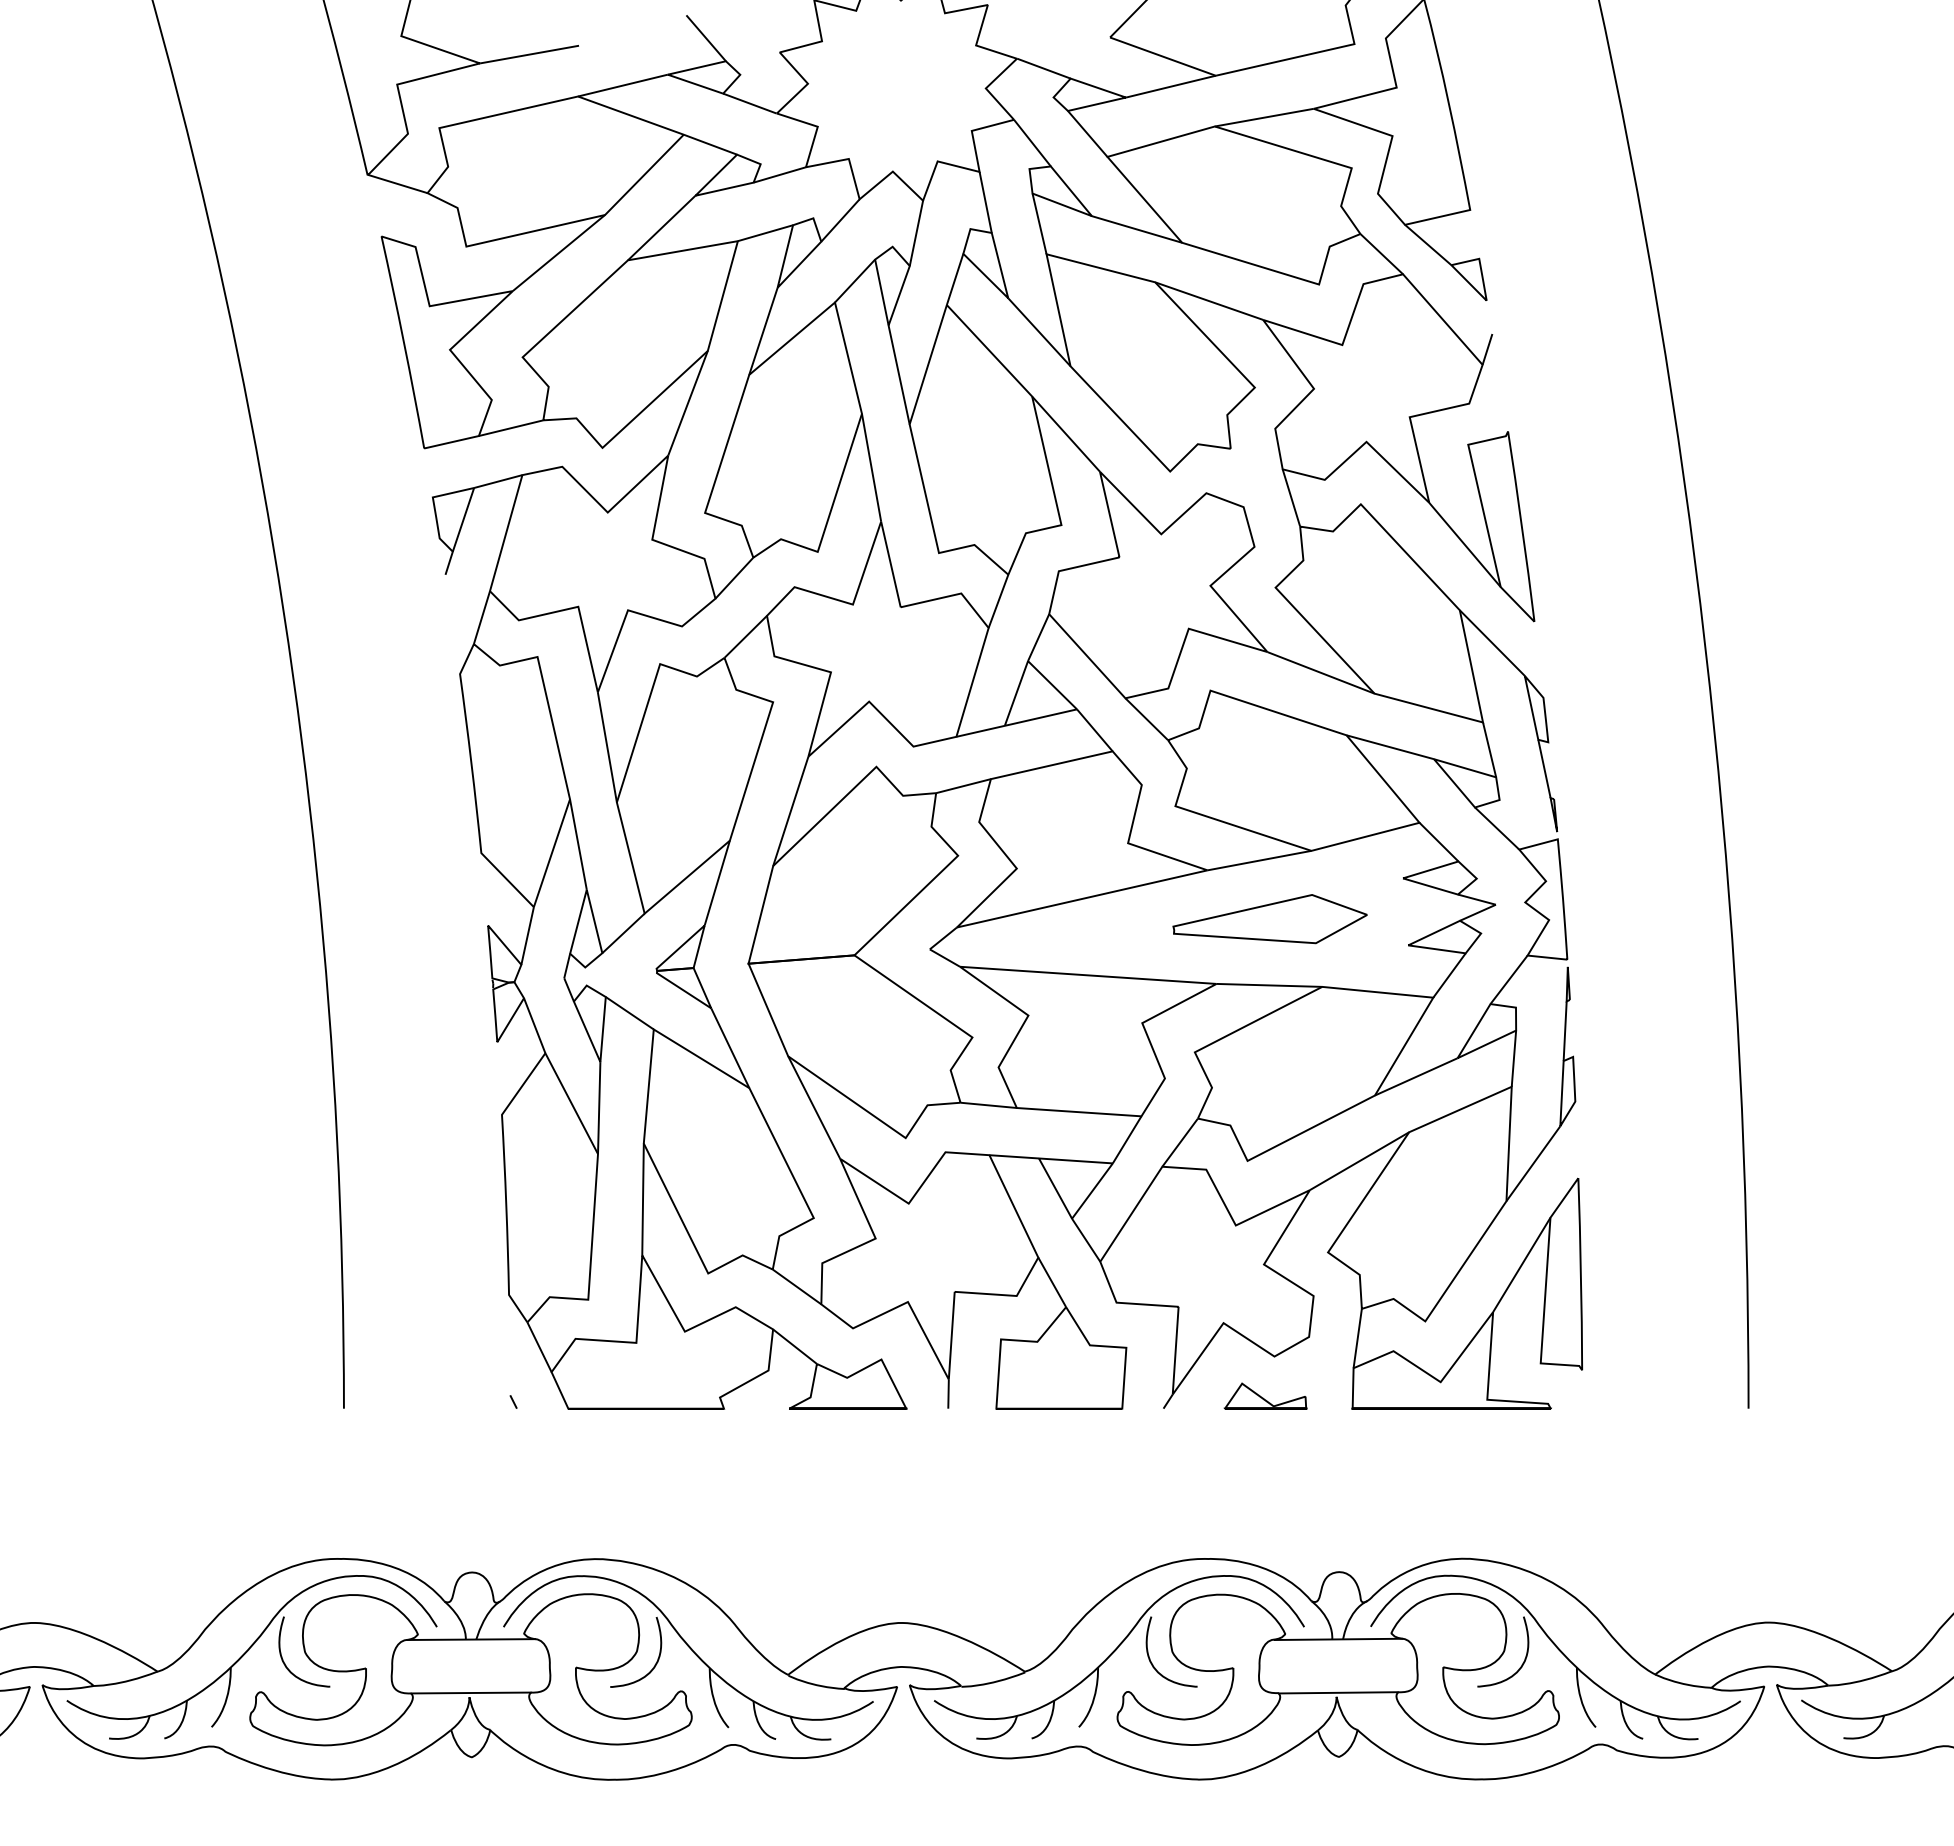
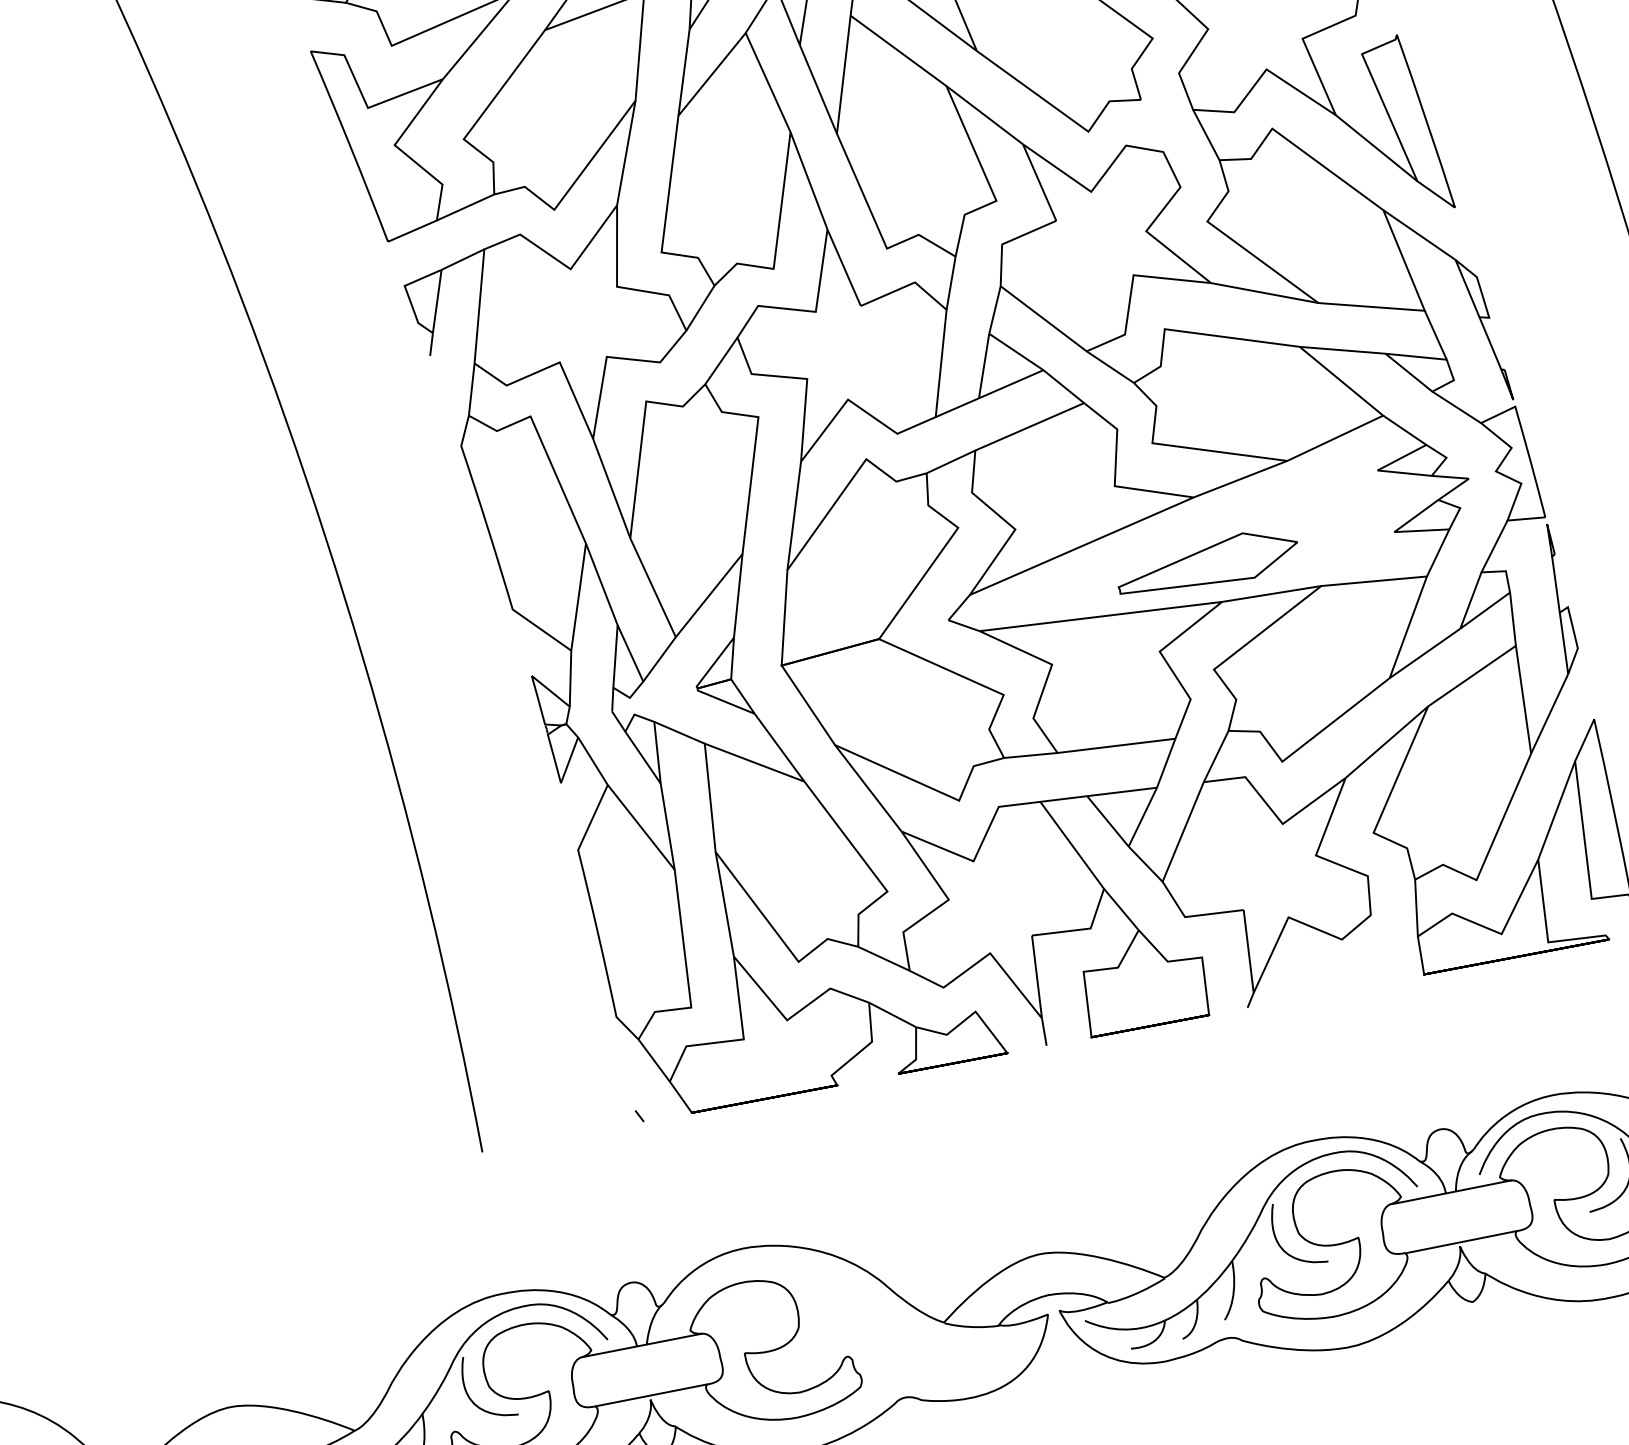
part: (1269, 919) -> (1207, 563), moved
part: (1265, 1395) -> (1340, 977), removed
part: (694, 1654) -> (853, 1320), removed

